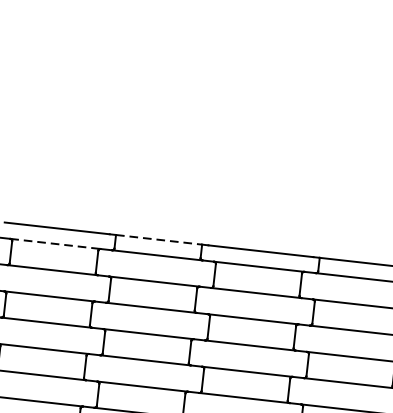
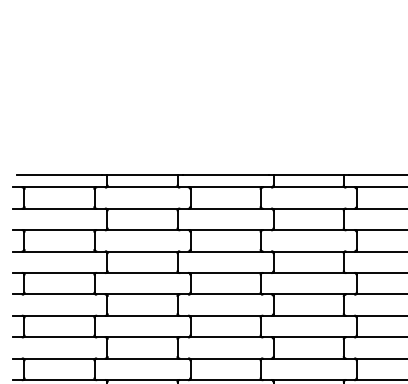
line: (160, 239) -> (143, 174), dashed -> solid
line: (55, 244) -> (59, 187), dashed -> solid

